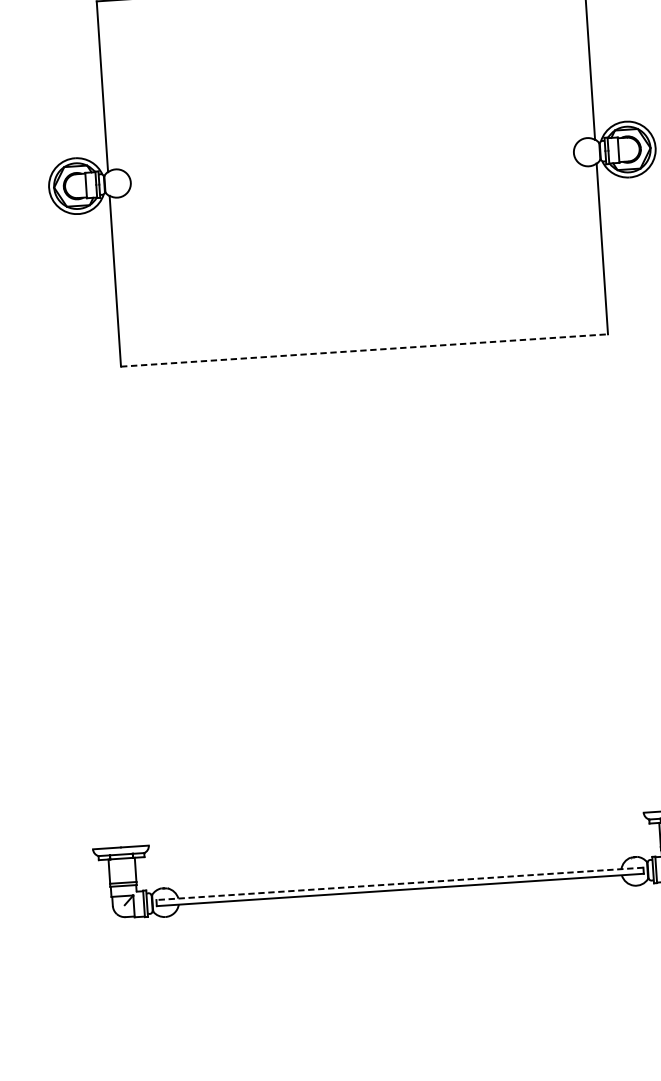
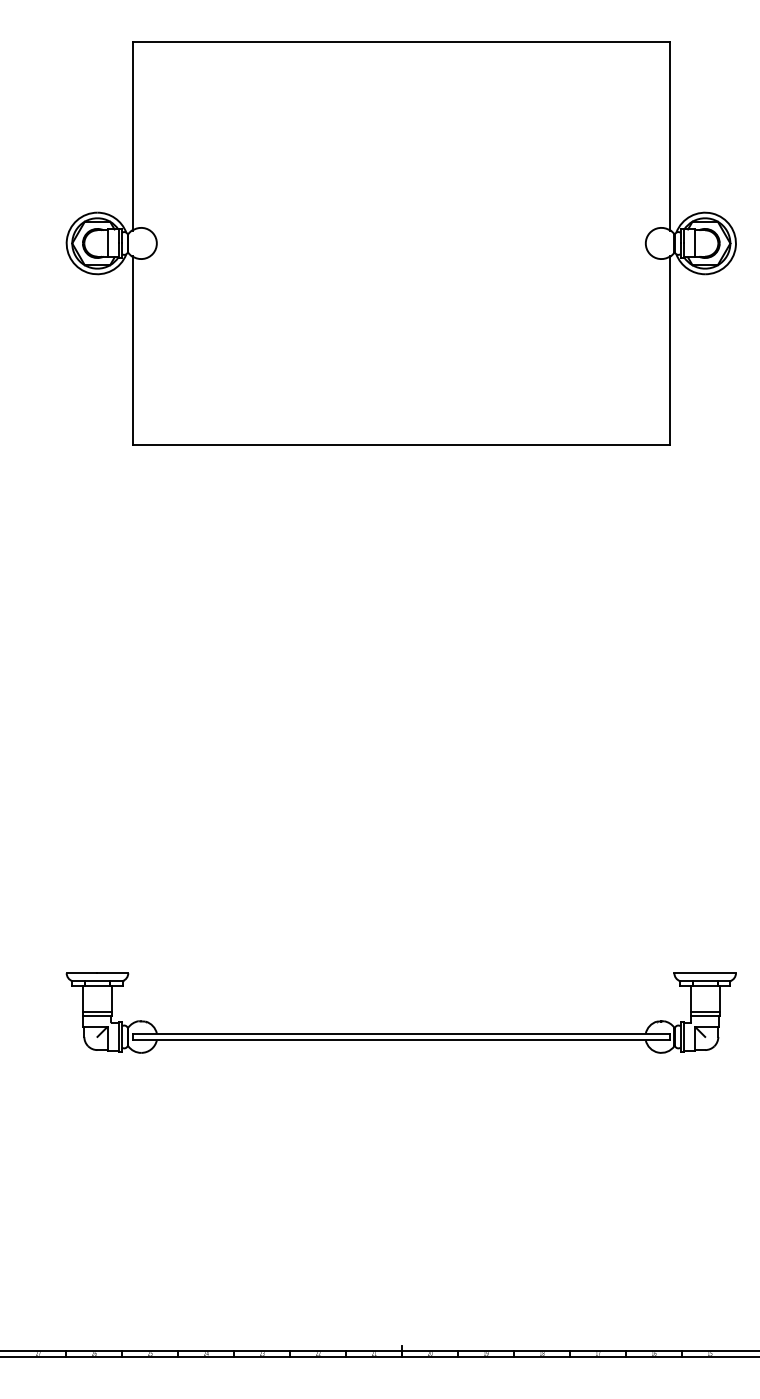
line: (364, 350) -> (401, 445), dashed -> solid
line: (400, 883) -> (401, 1033), dashed -> solid

